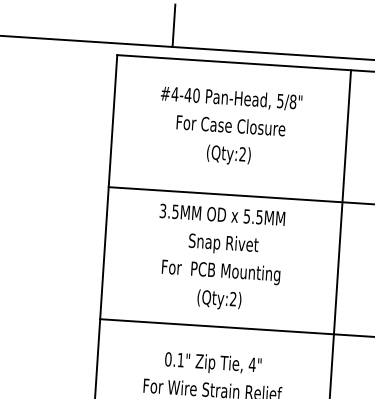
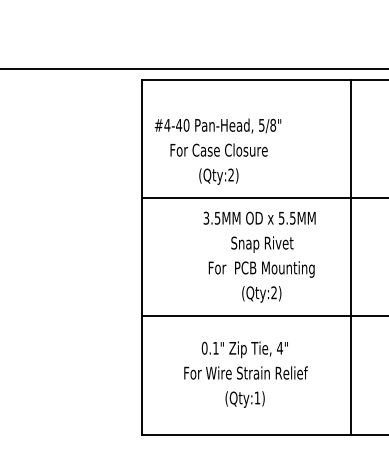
line: (174, 26) -> (190, 50), removed
text: (229, 127) -> (217, 151), moved
text: (219, 257) -> (259, 256), moved

